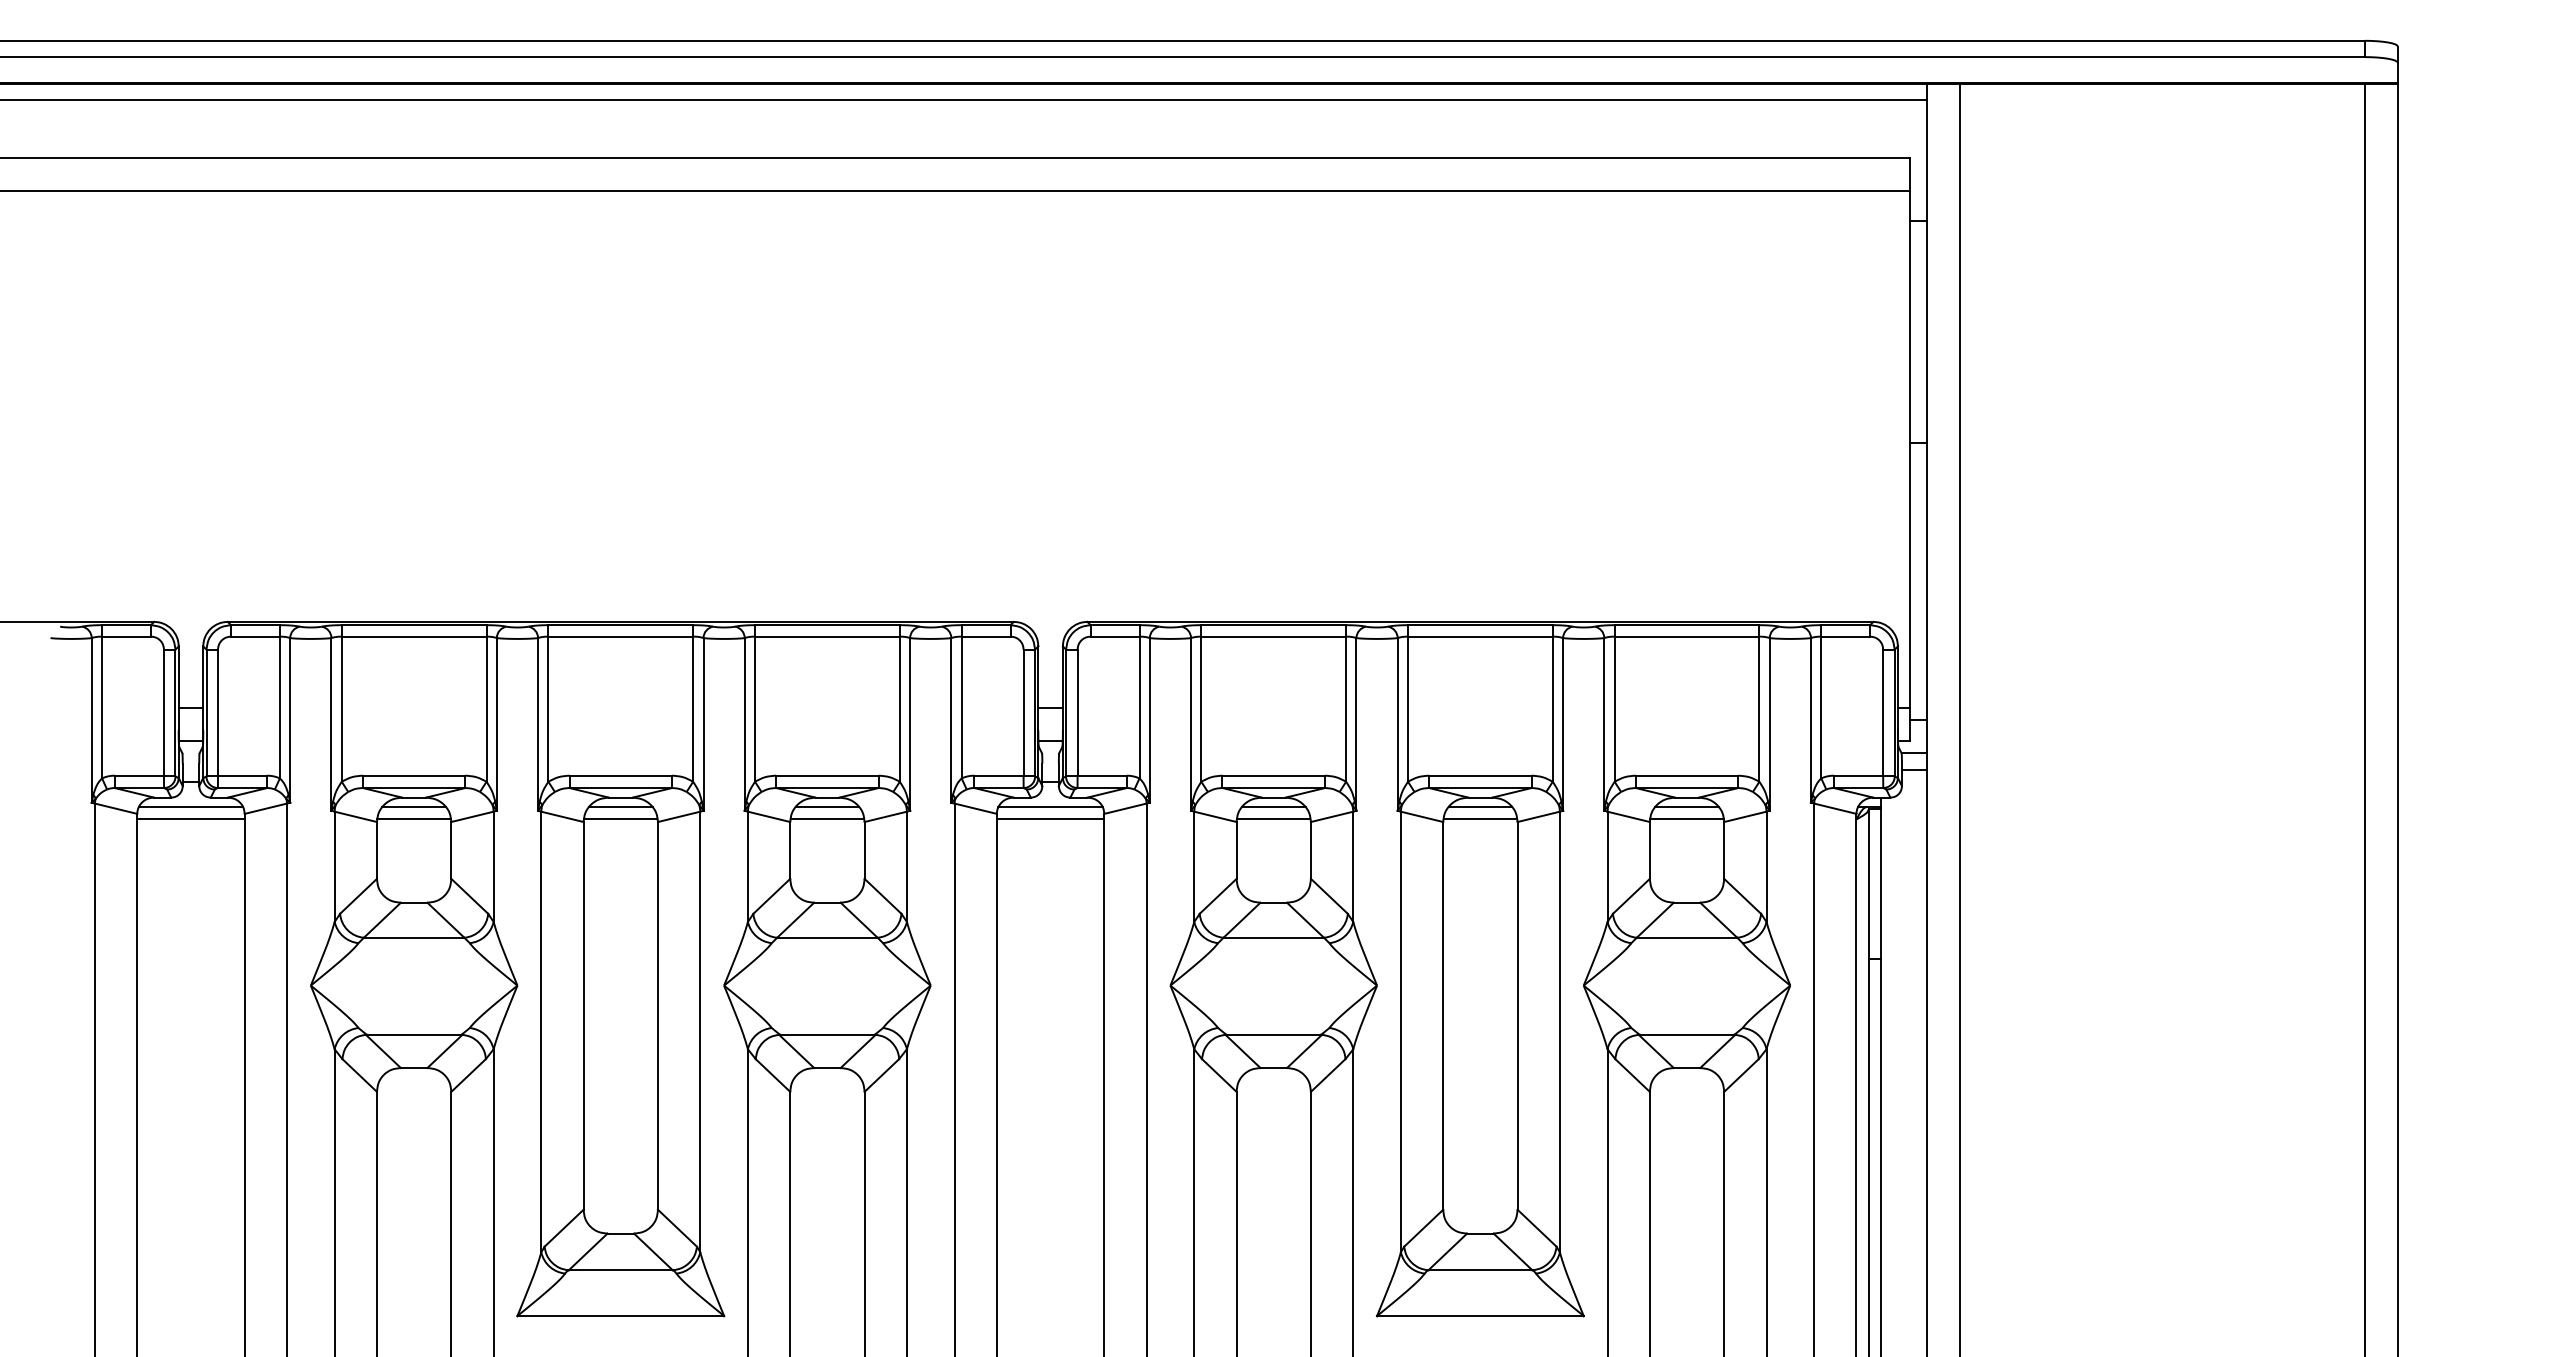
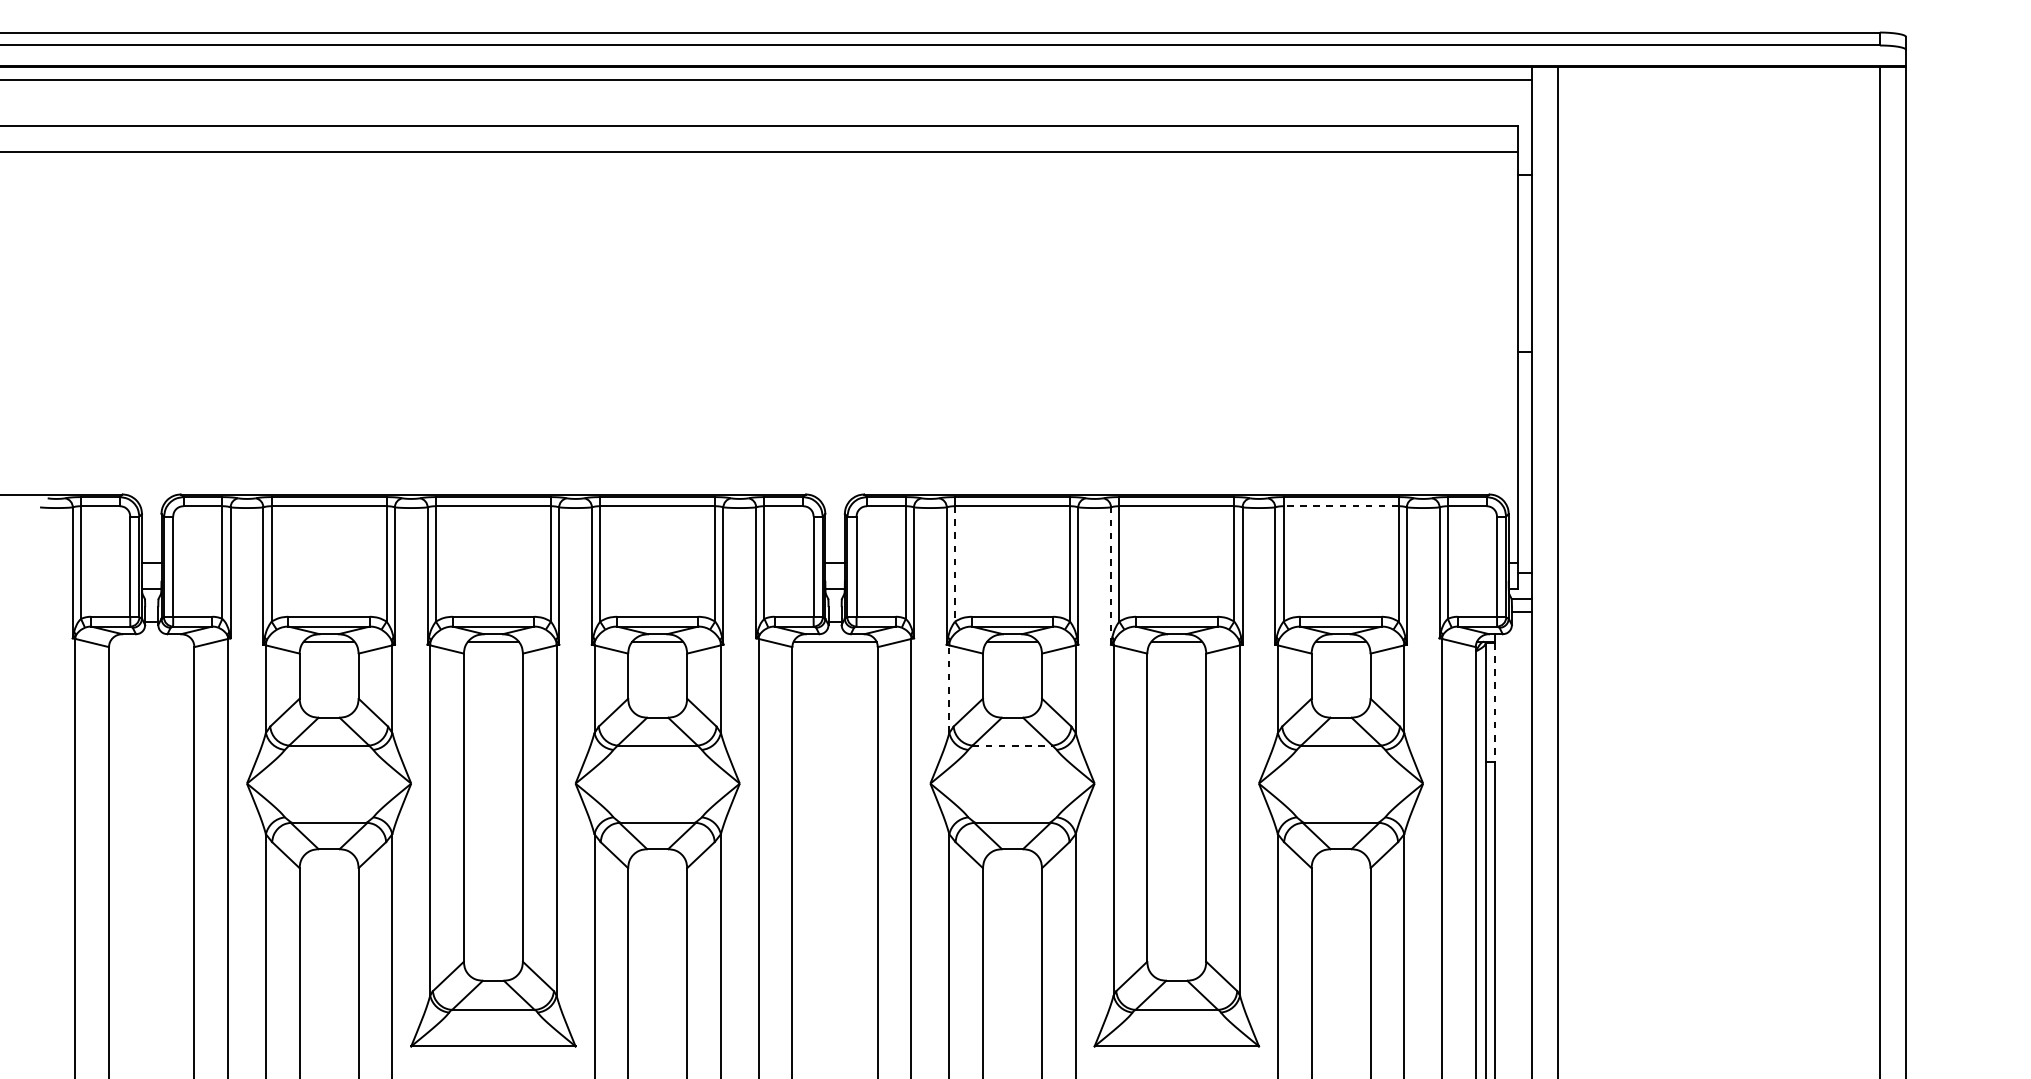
line: (1686, 636) -> (1340, 506), solid -> dashed
line: (1201, 709) -> (955, 564), solid -> dashed
line: (1397, 723) -> (1110, 575), solid -> dashed
line: (190, 807) -> (151, 642), removed
line: (190, 819) -> (151, 651), removed
line: (413, 819) -> (328, 651), removed
line: (620, 819) -> (493, 651), removed
line: (827, 819) -> (657, 651), removed
line: (1050, 819) -> (835, 651), removed
line: (1273, 819) -> (1012, 651), removed
line: (1480, 819) -> (1176, 651), removed
line: (1686, 819) -> (1340, 651), removed
line: (1194, 866) -> (949, 688), solid -> dashed
line: (1881, 884) -> (1495, 703), solid -> dashed
line: (1274, 937) -> (1013, 745), solid -> dashed

